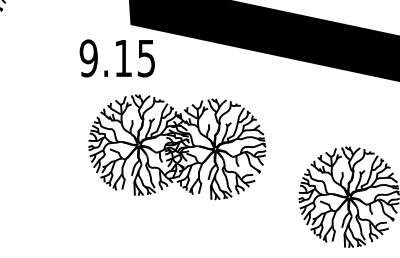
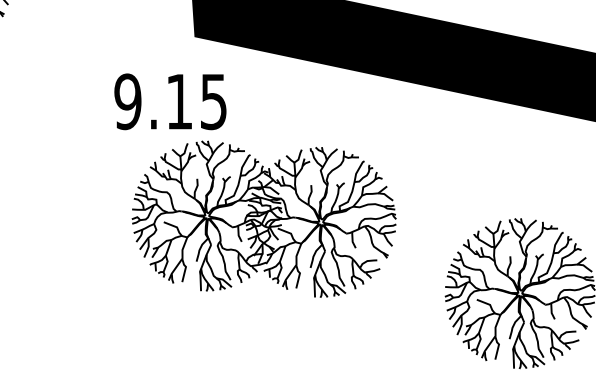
text: (116, 58) -> (169, 101), moved

